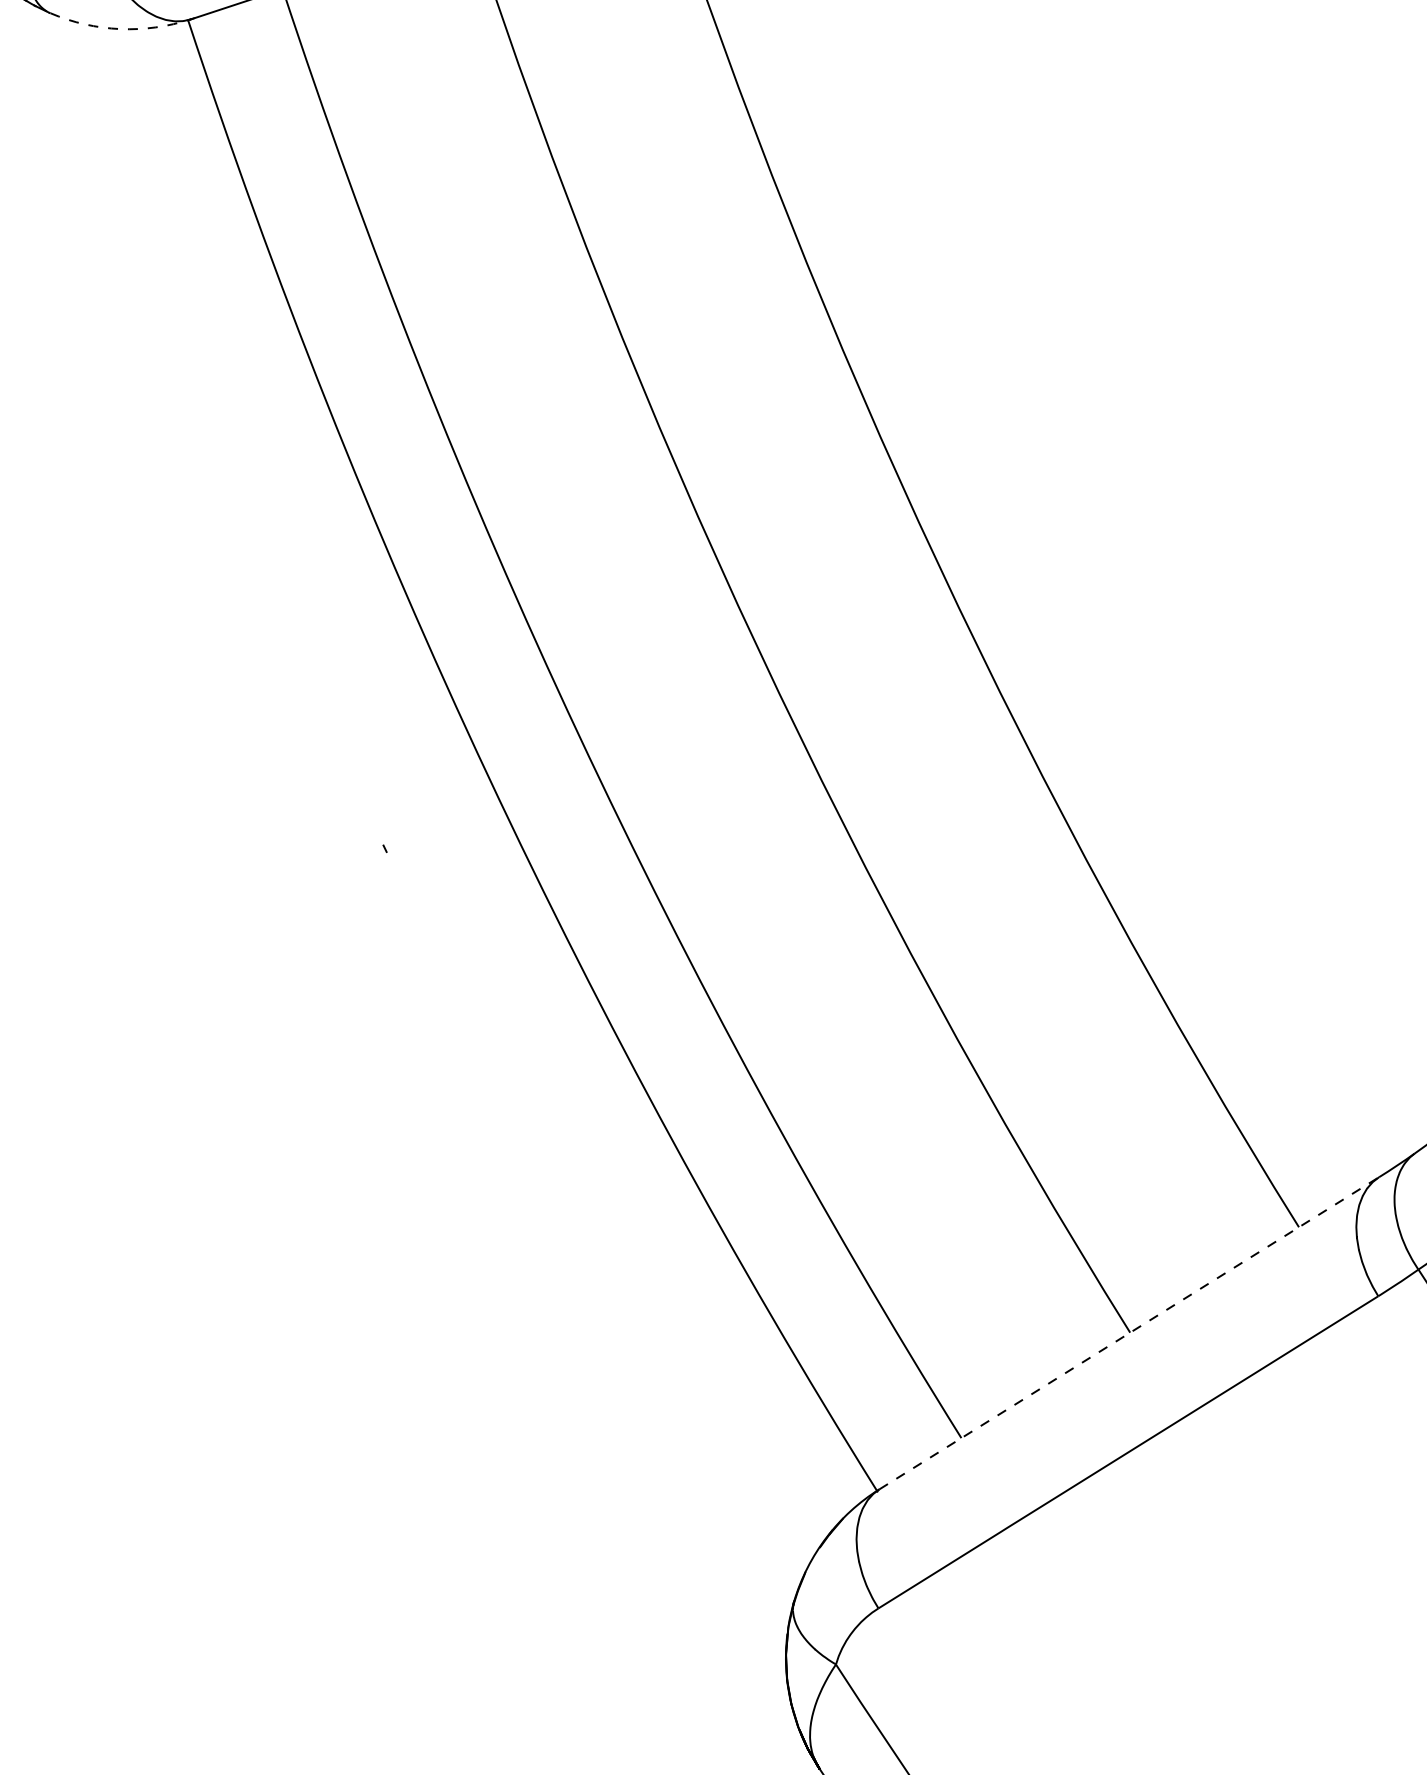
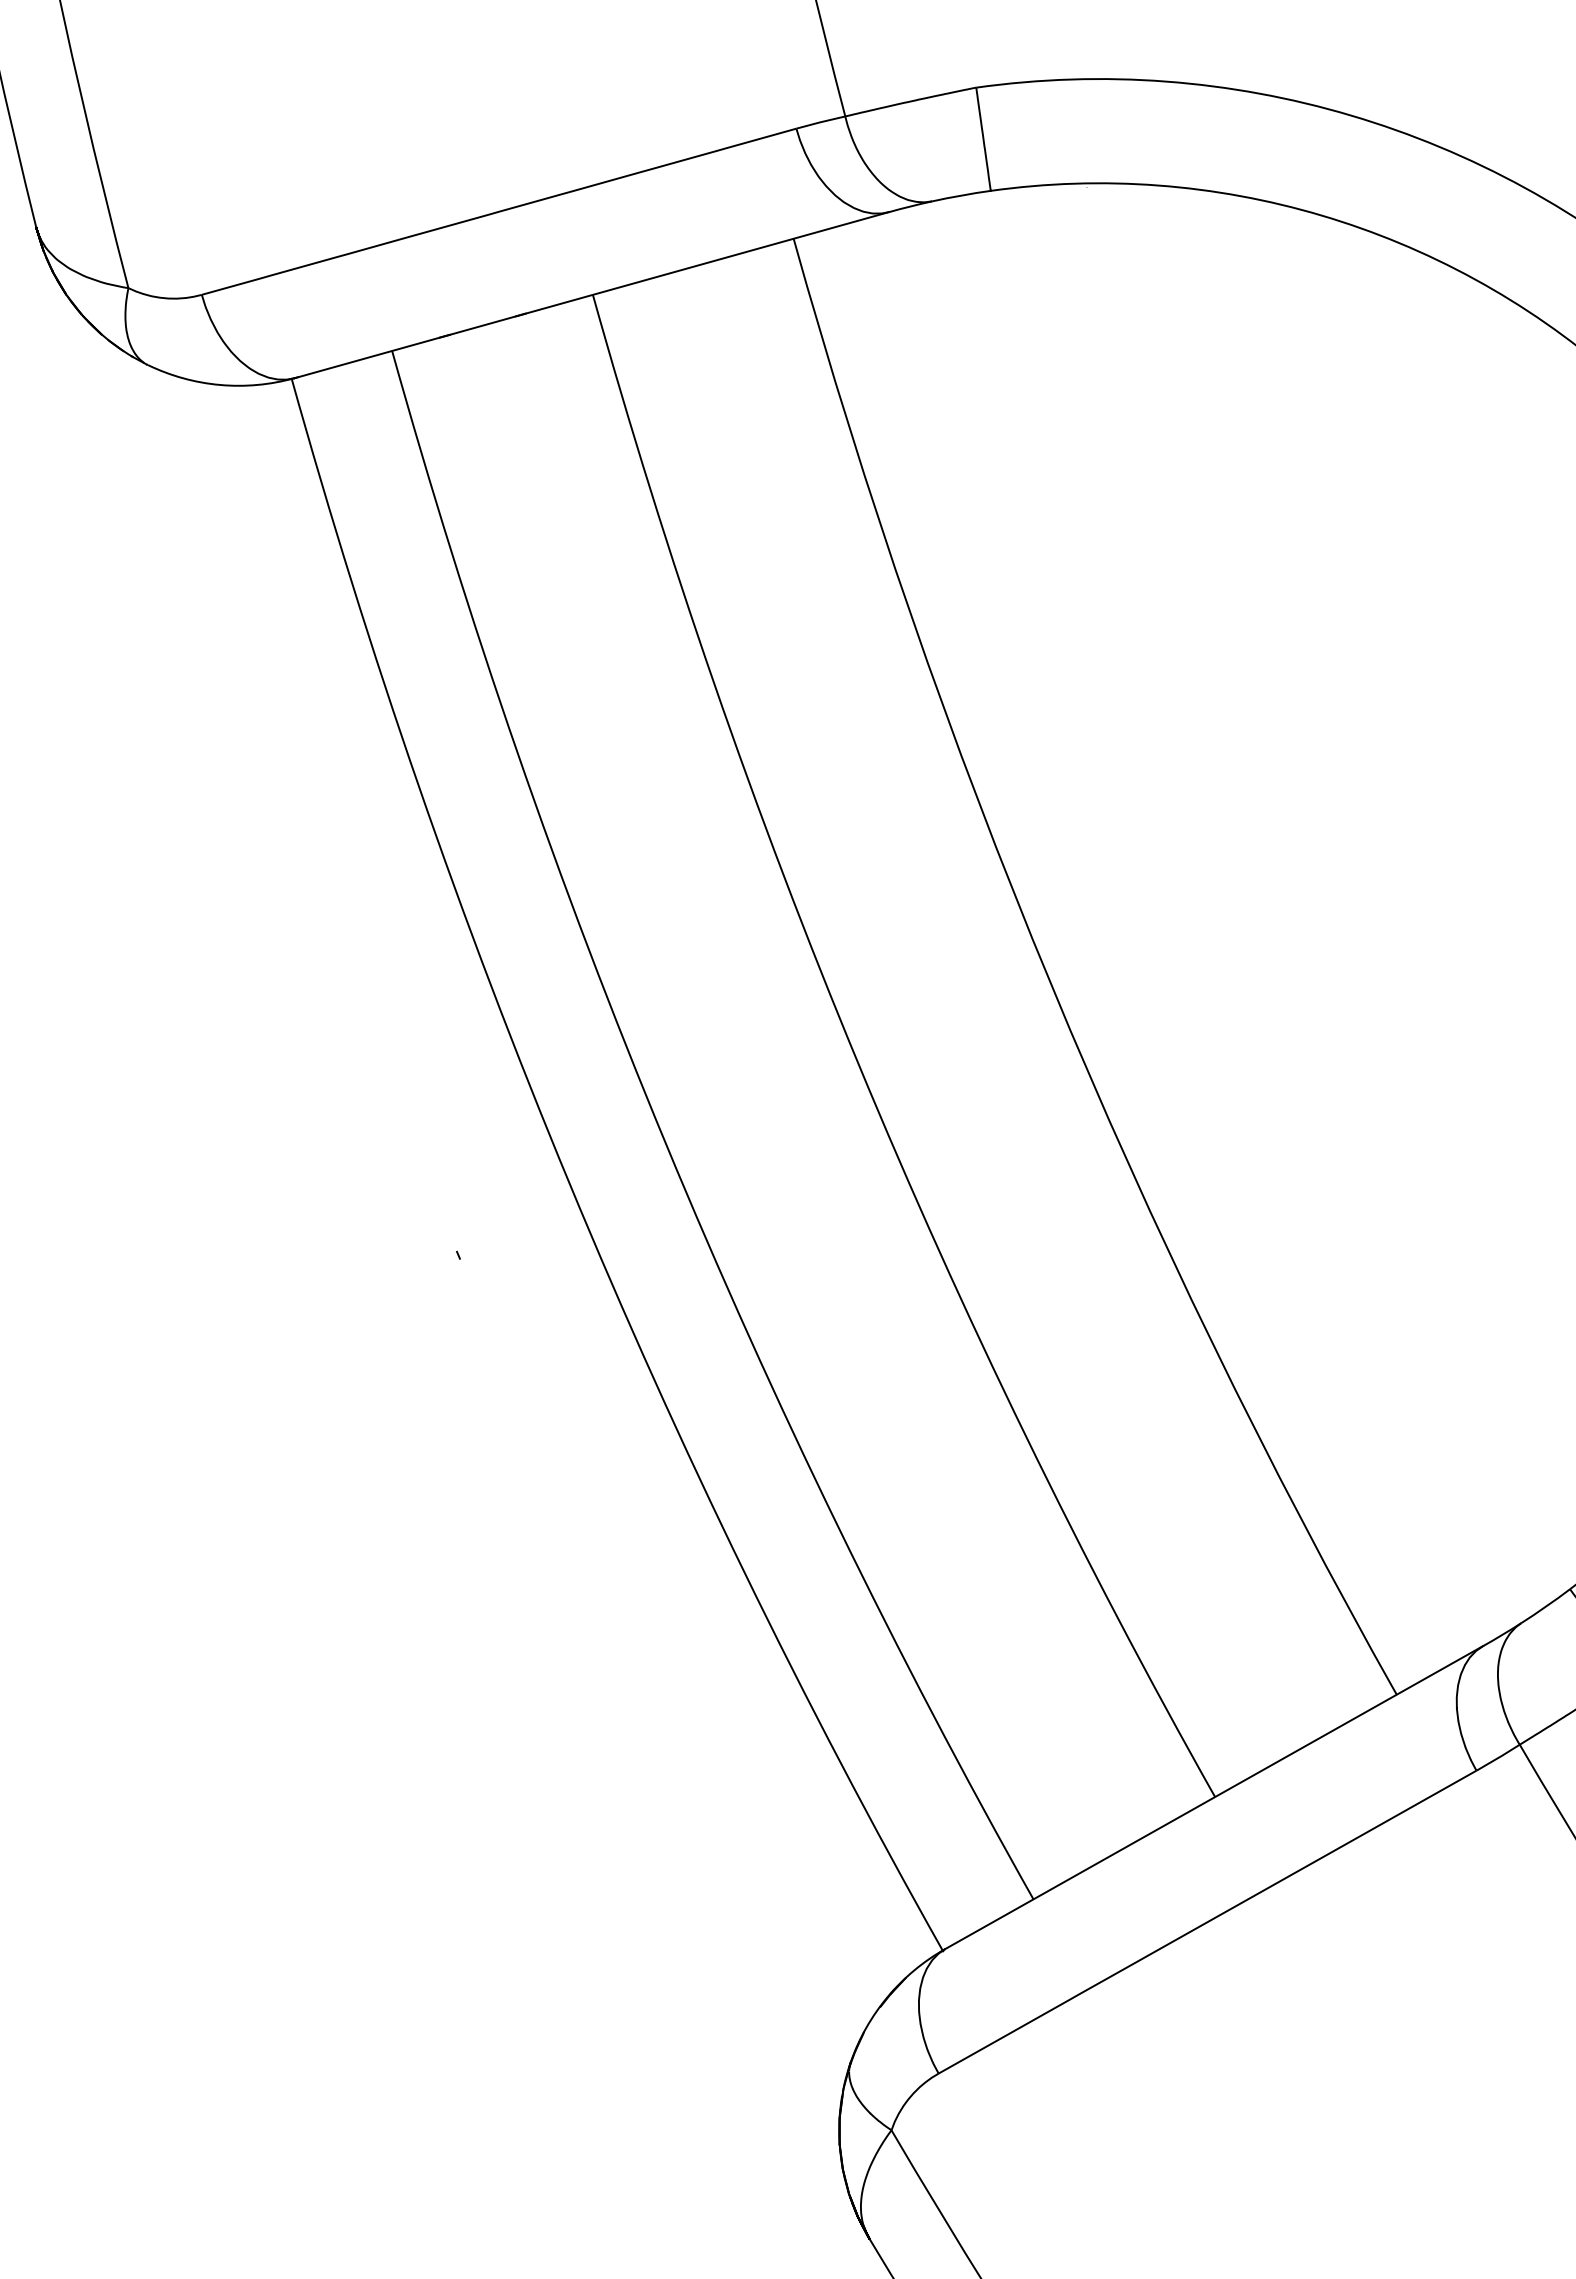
arc: (120, 29) -> (220, 385), dashed -> solid
line: (1129, 1333) -> (1214, 1797), dashed -> solid

